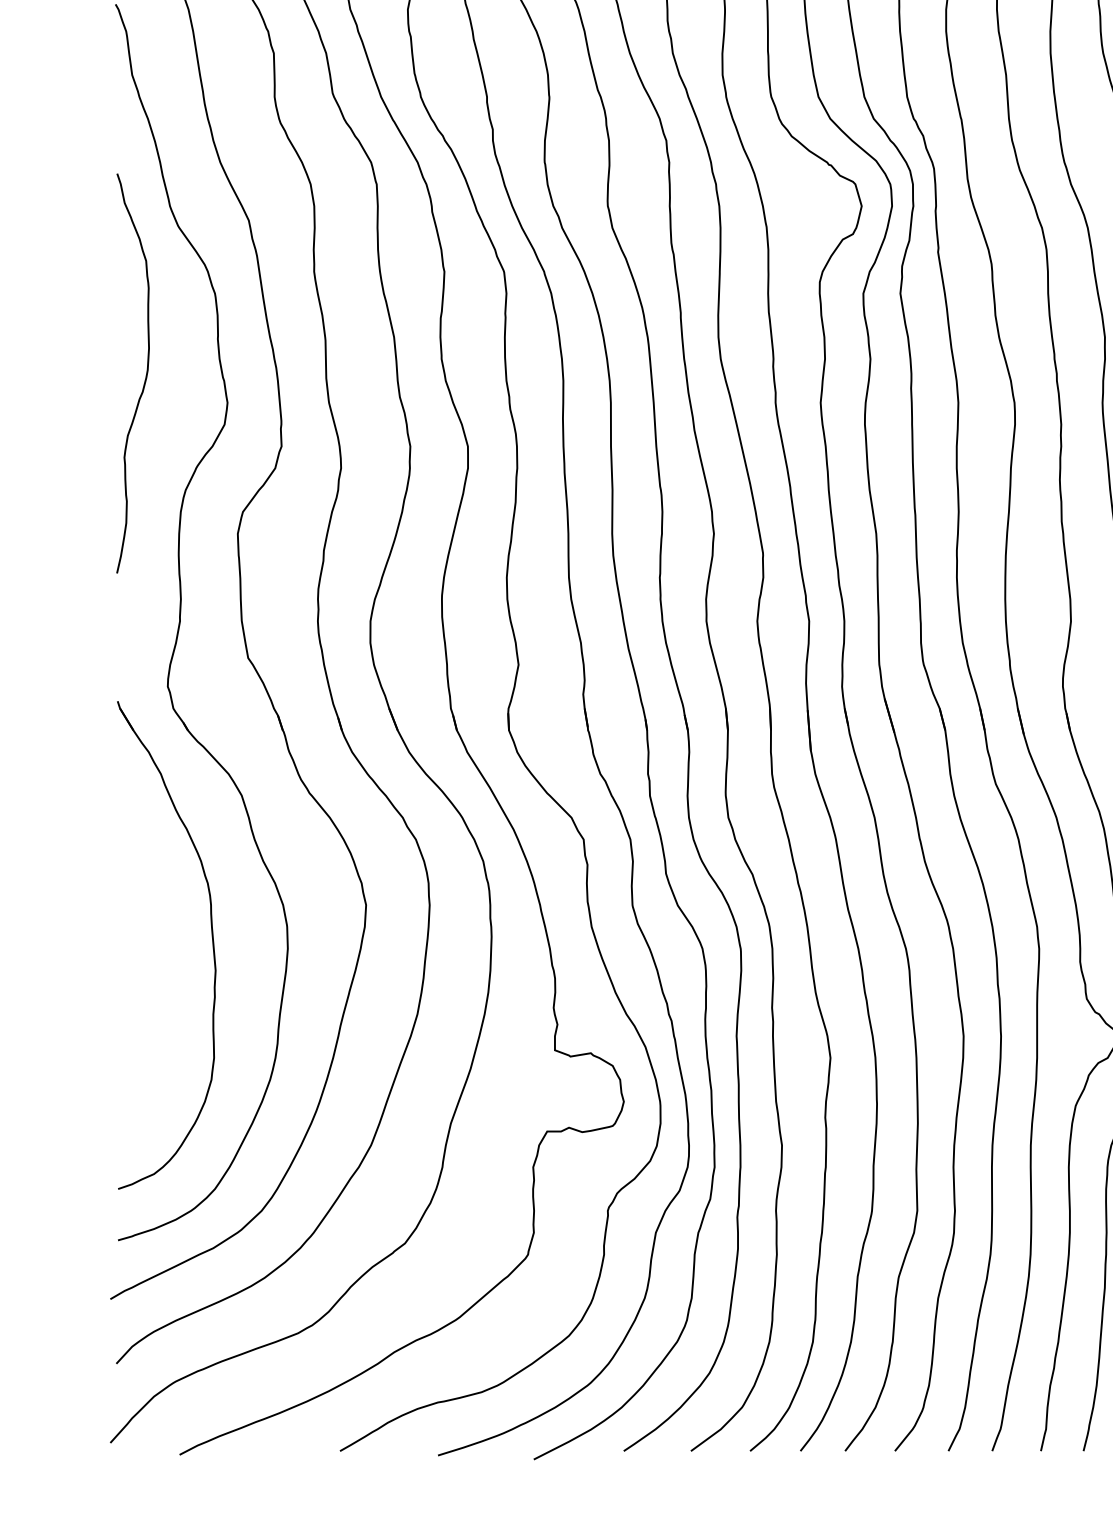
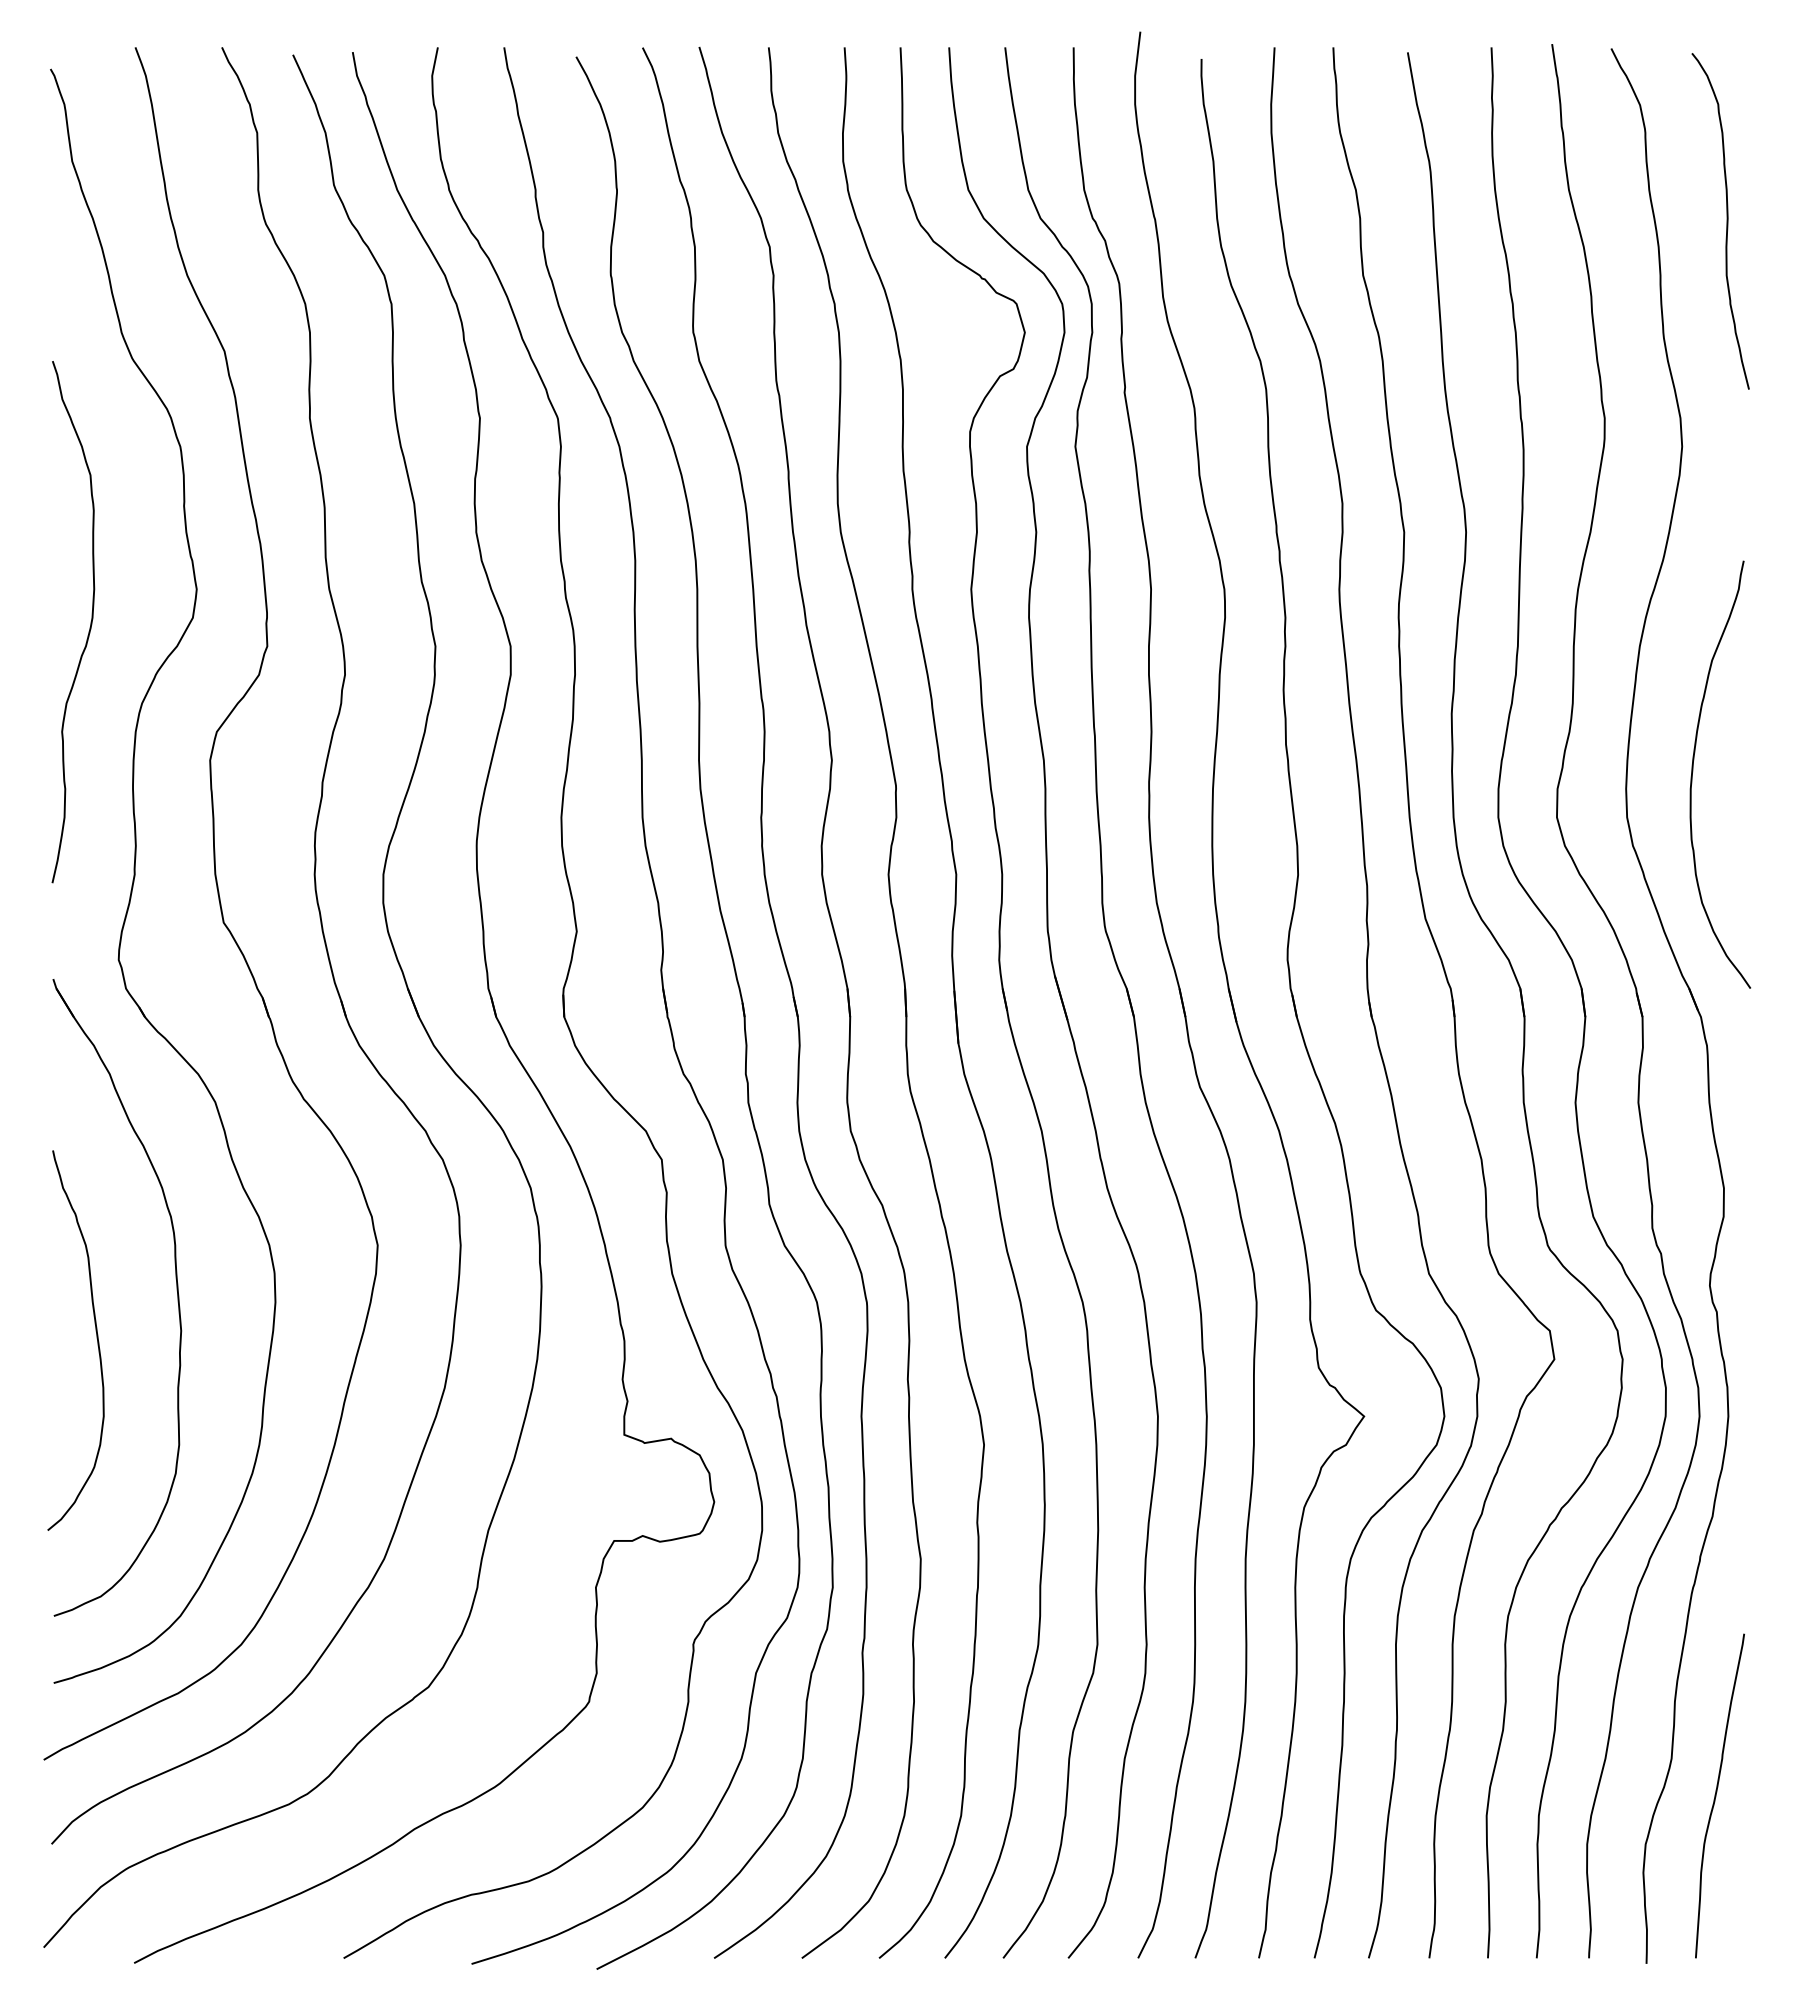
curve: (145, 377) -> (89, 627), moved
curve: (150, 976) -> (96, 1338), added

